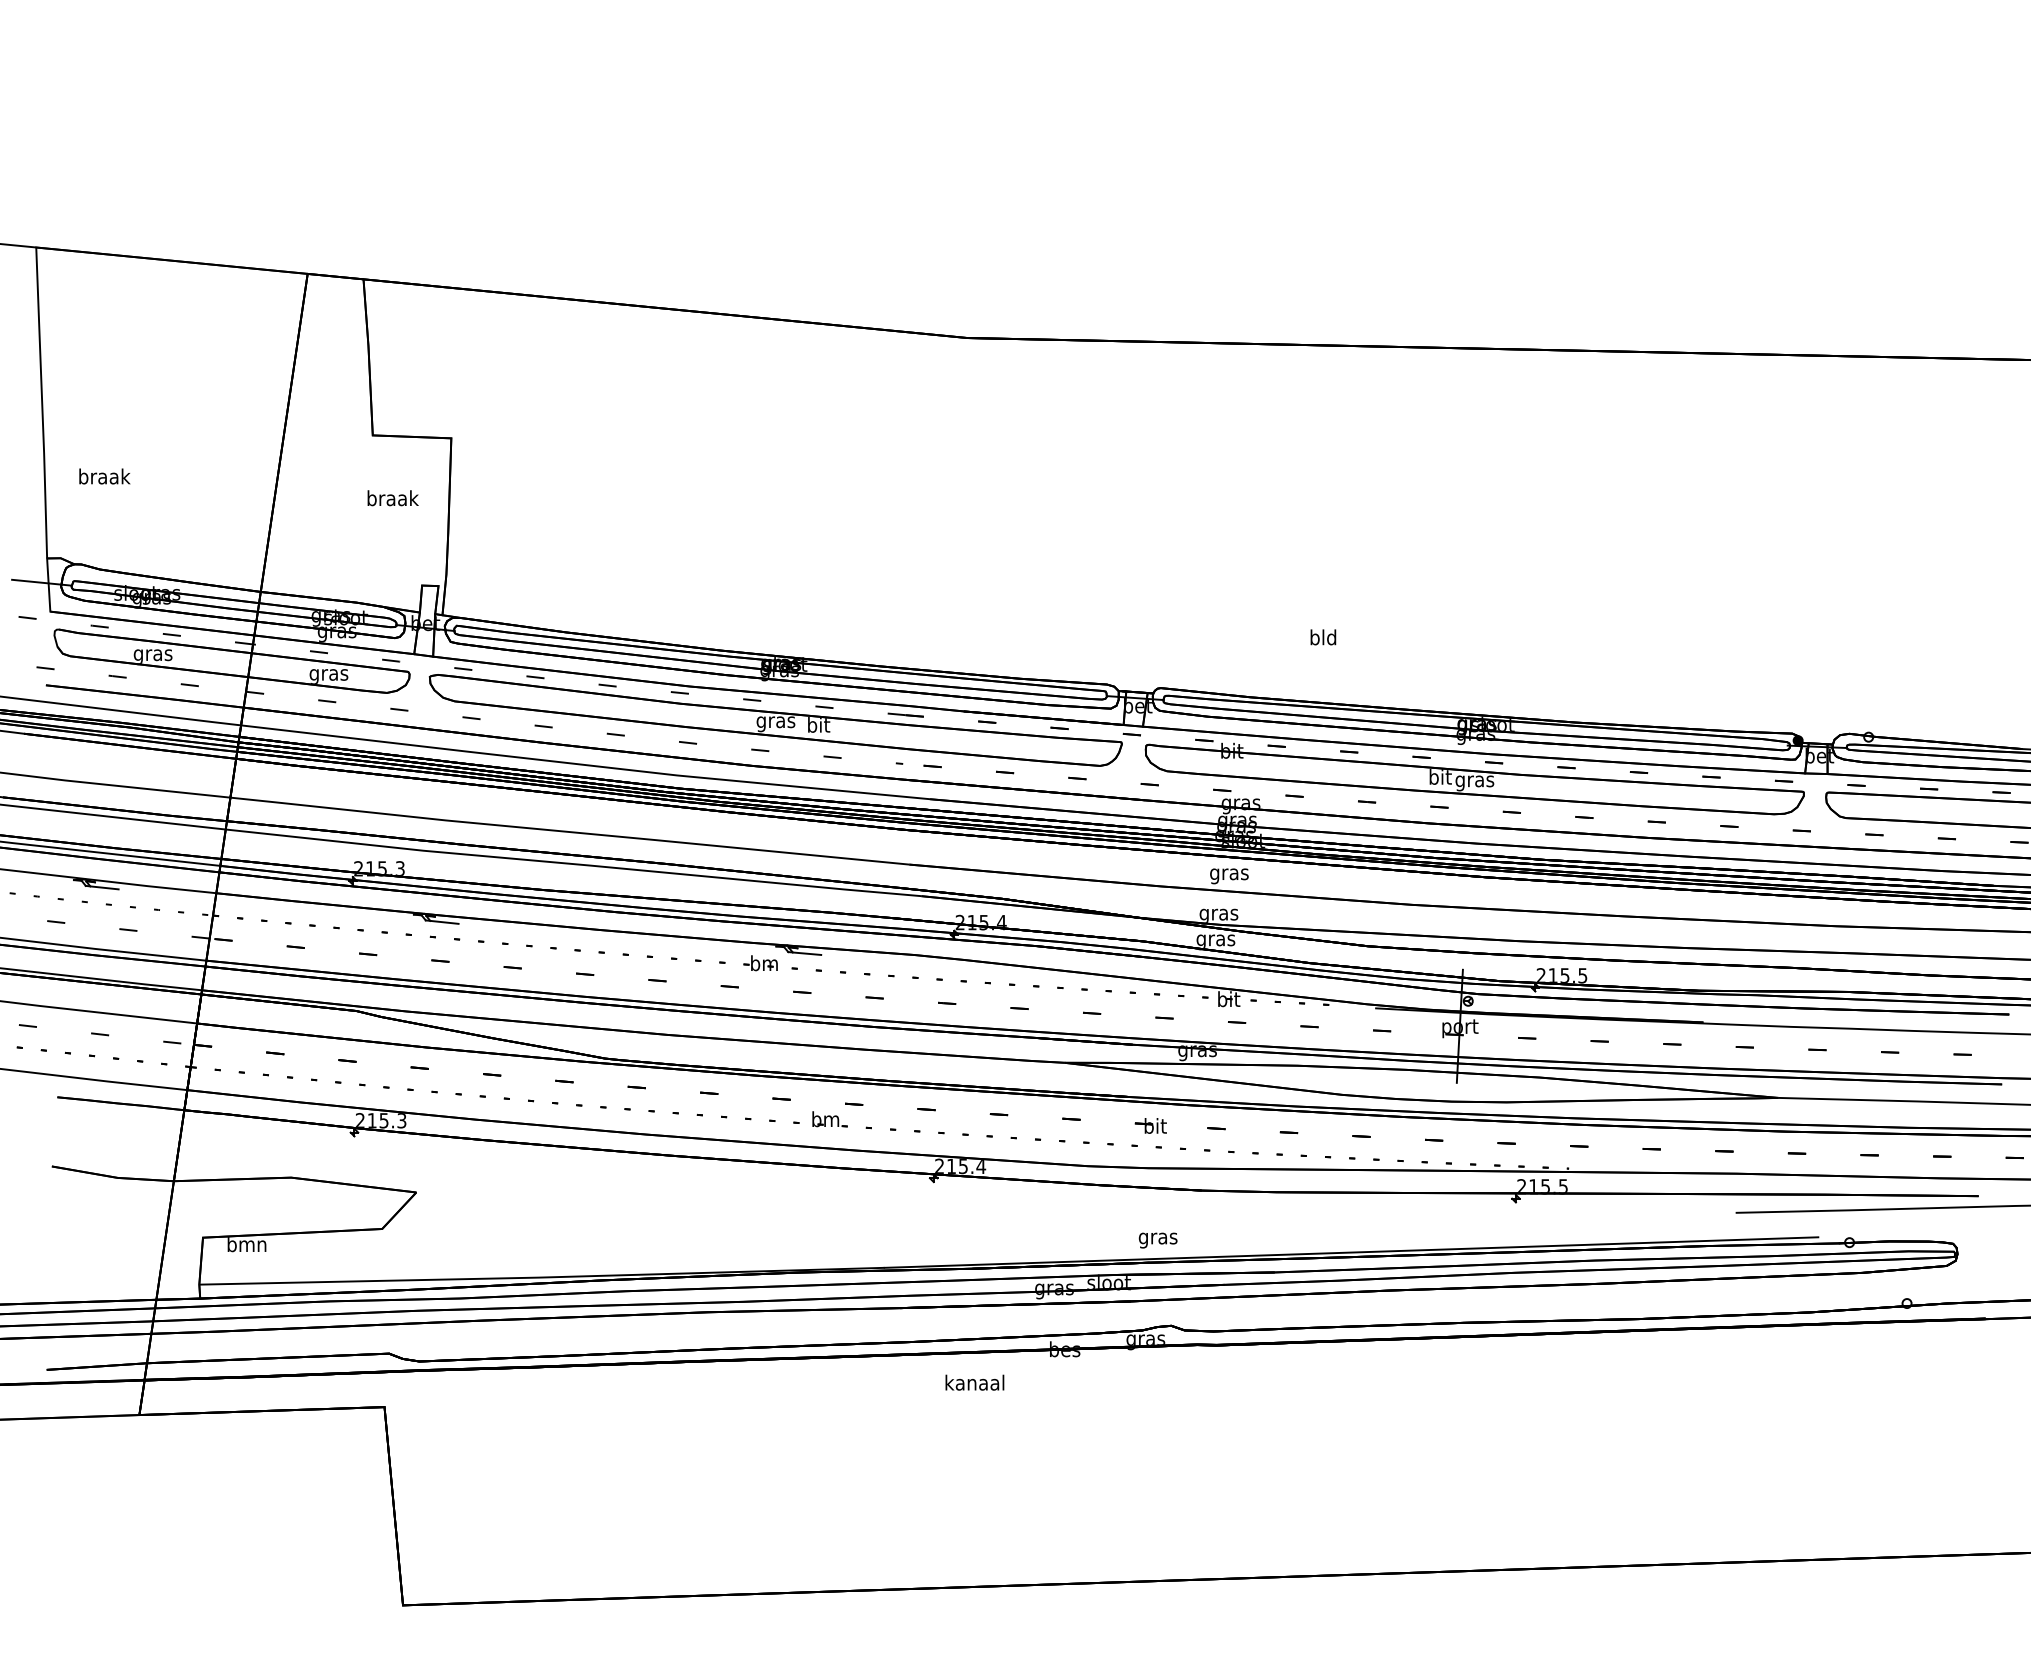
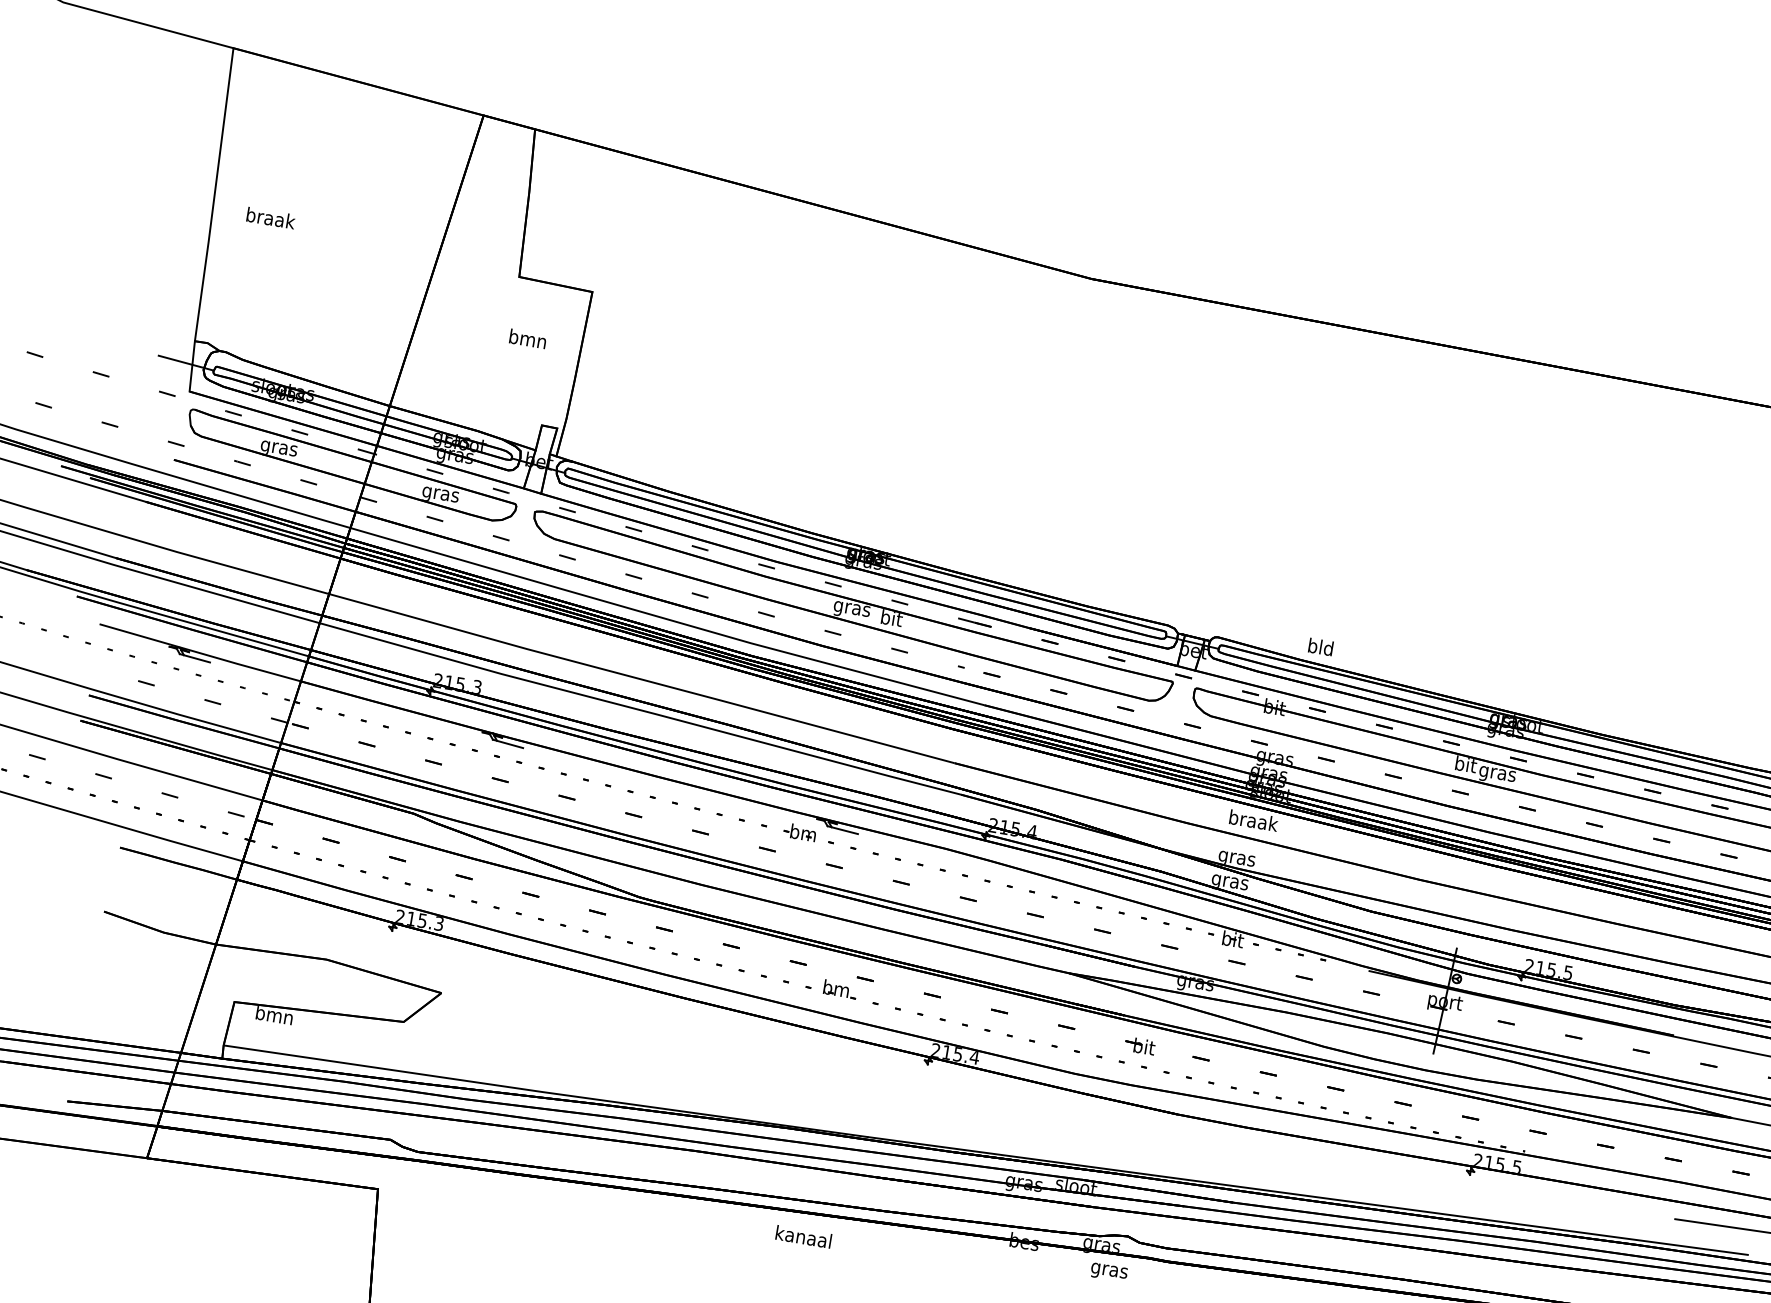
text: (104, 476) -> (270, 218), moved
text: (392, 498) -> (527, 339), braak -> bmn
text: (1323, 637) -> (1321, 647), moved
text: (1229, 874) -> (1253, 822), gras -> braak
text: (1157, 1240) -> (1108, 1272), moved
text: (974, 1382) -> (803, 1236), moved

